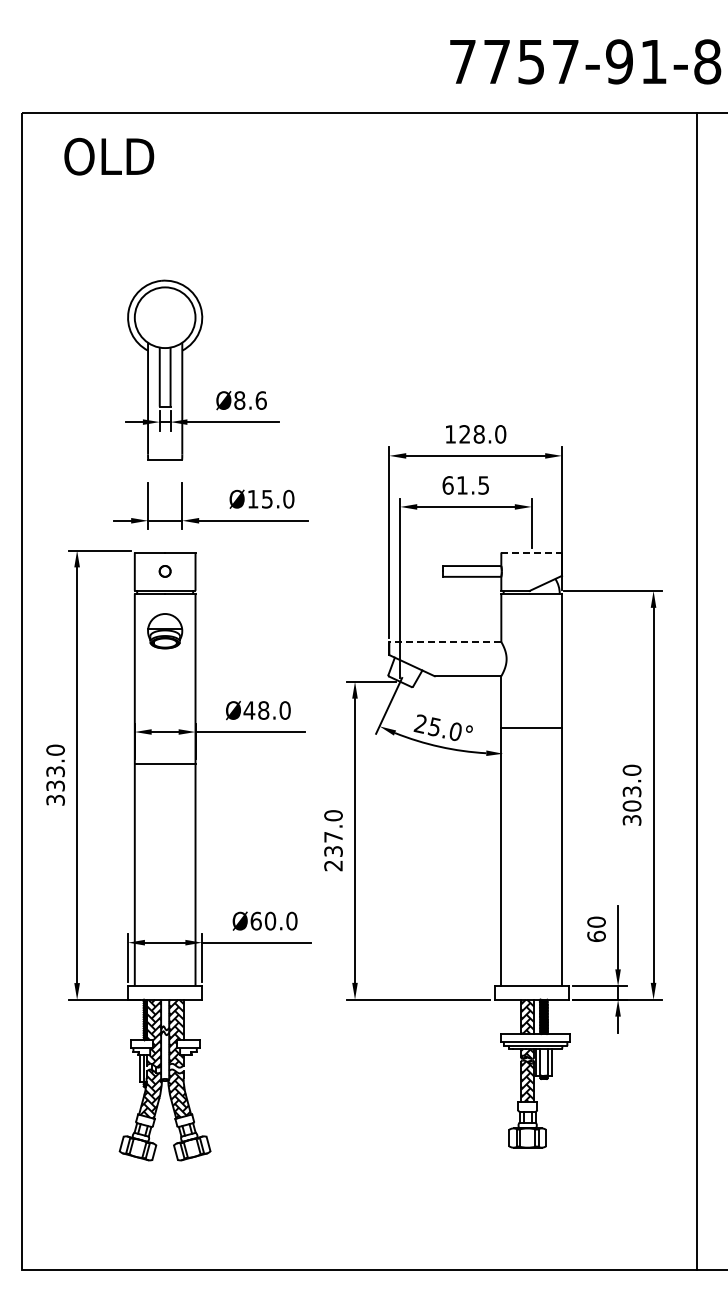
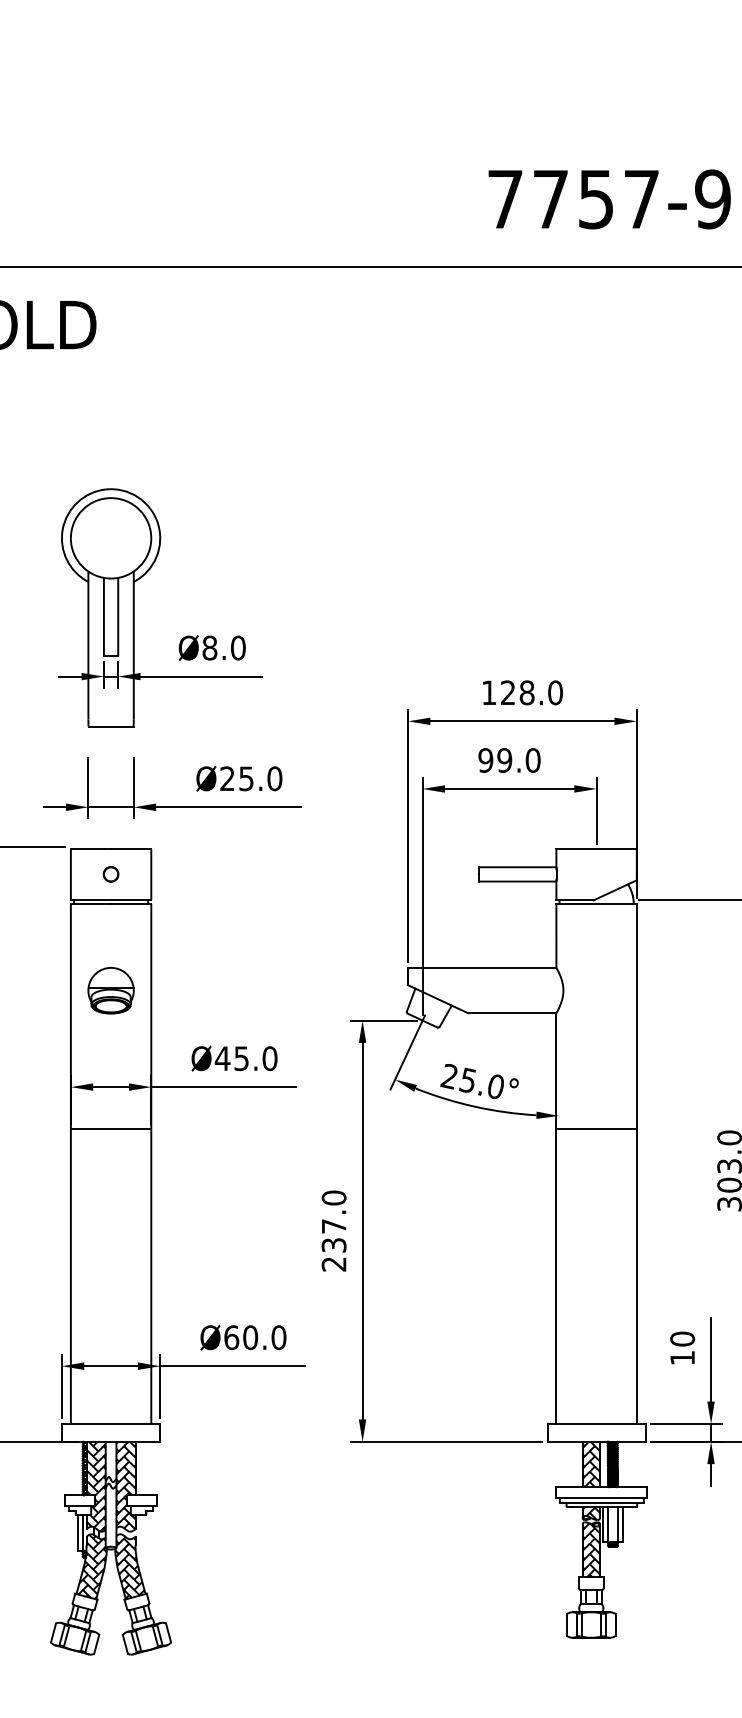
text: (260, 400) -> (237, 647), Ø8.6 -> Ø8.0
text: (465, 485) -> (508, 760), 61.5 -> 99.0
text: (252, 498) -> (226, 777), Ø15.0 -> Ø25.0
line: (532, 552) -> (597, 849), dashed -> solid
part: (165, 631) -> (111, 991), moved
line: (444, 641) -> (481, 967), dashed -> solid
text: (263, 710) -> (241, 1058), Ø48.0 -> Ø45.0
line: (531, 727) -> (596, 1128), moved
text: (596, 936) -> (682, 1358), 60 -> 10

